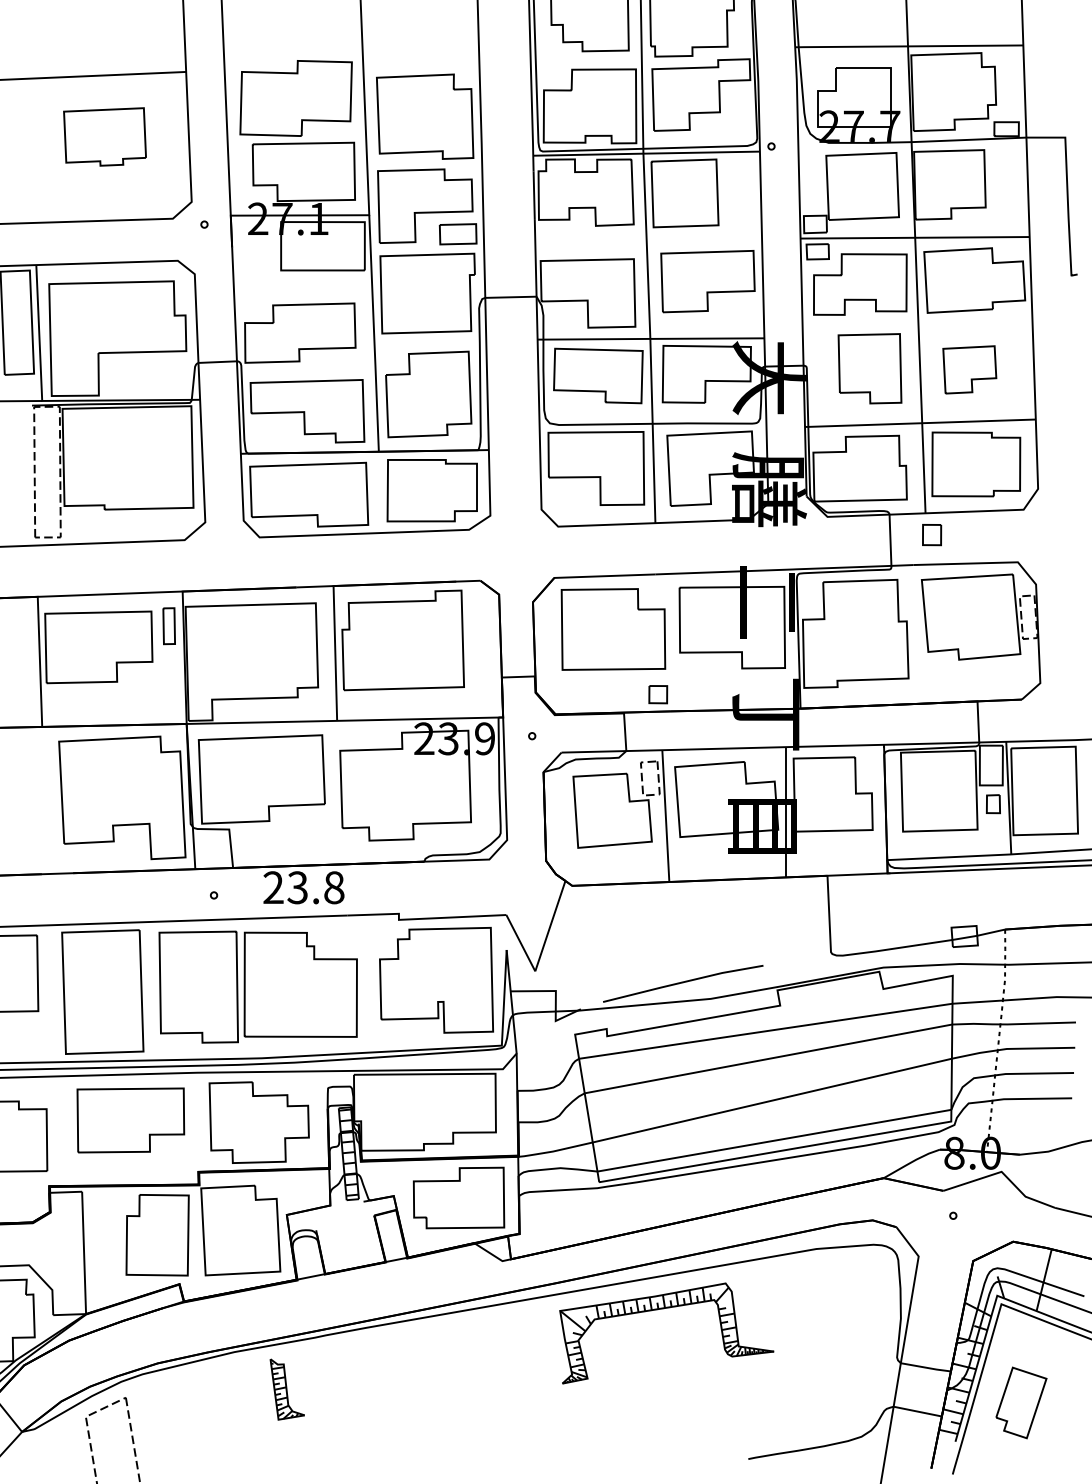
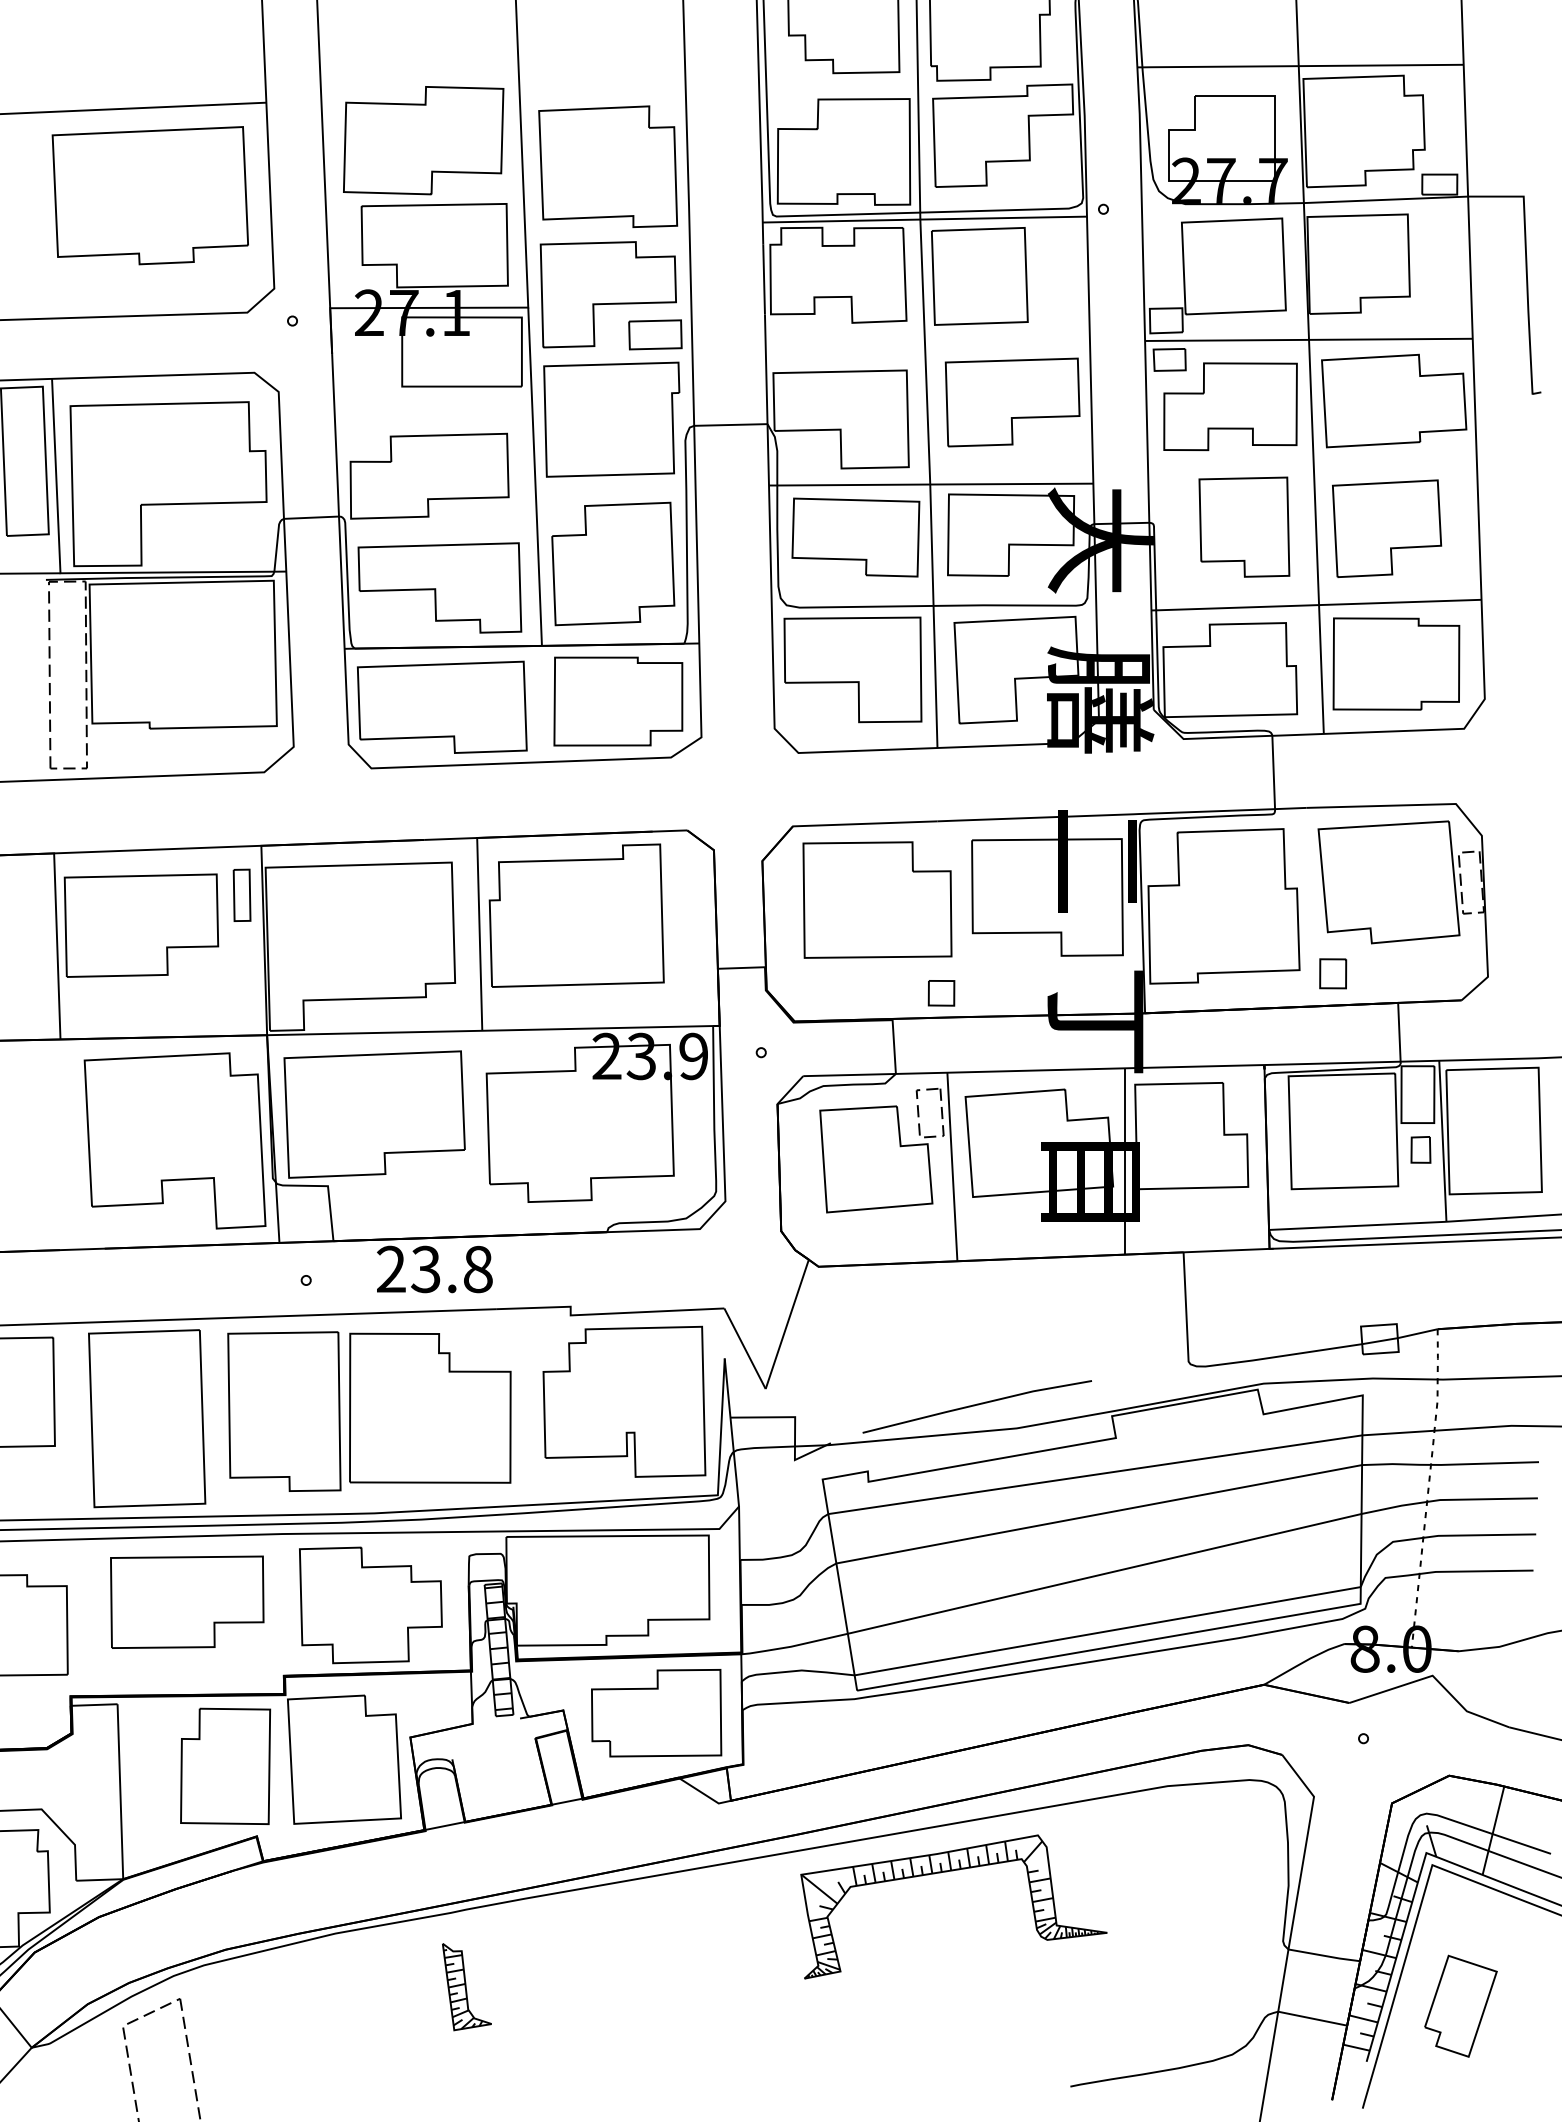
part: (104, 136) -> (149, 195), size x1.67
part: (969, 369) -> (1386, 528), size x1.43
part: (932, 535) -> (1333, 974), moved
part: (286, 1389) -> (465, 1987), moved

